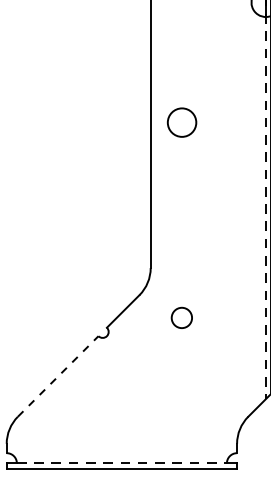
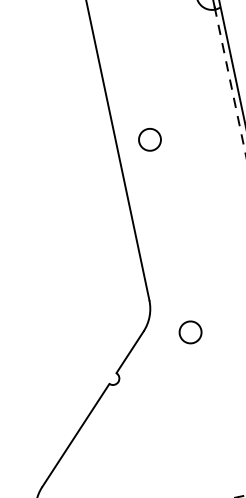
circle: (181, 122) -> (149, 139), size x0.71
circle: (181, 317) -> (190, 332), moved
line: (58, 376) -> (76, 435), dashed -> solid

